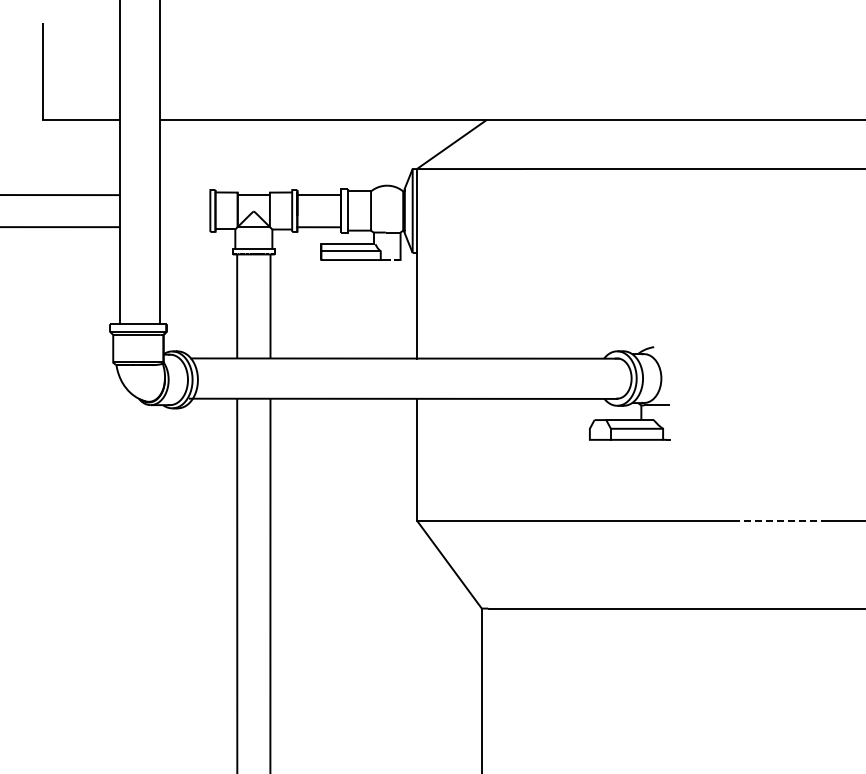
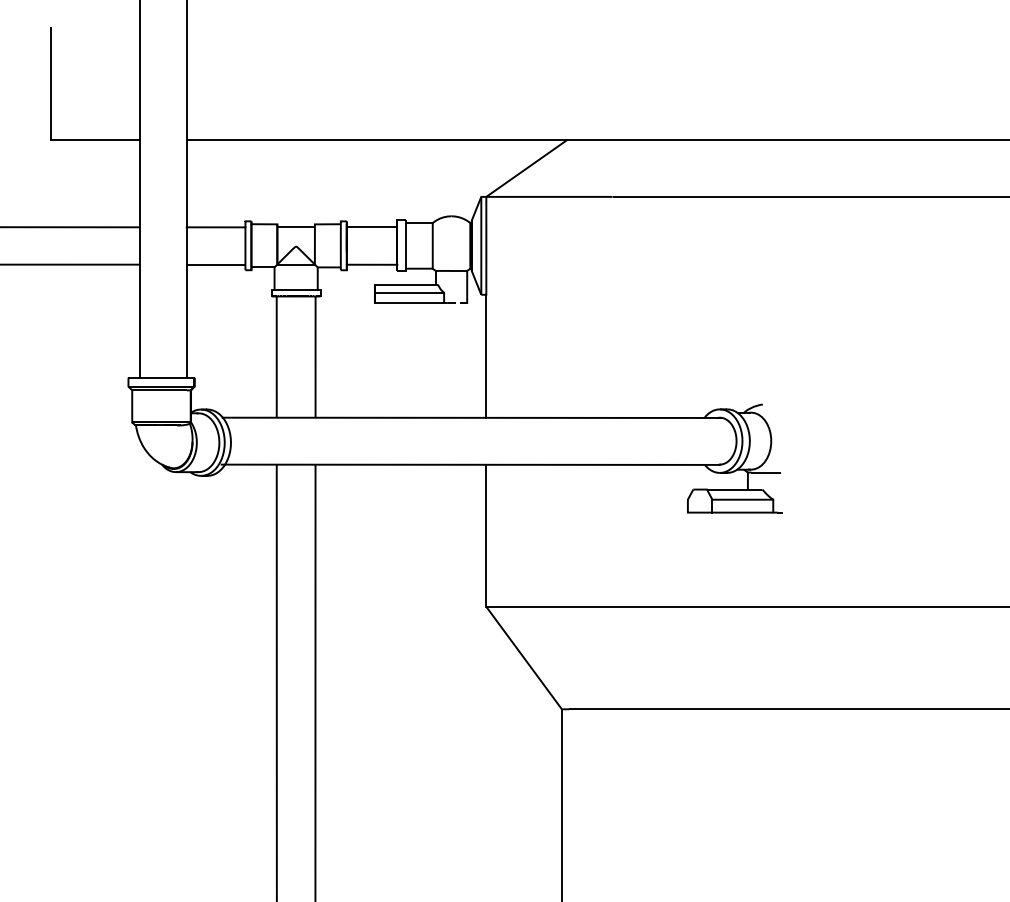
line: (185, 195) -> (216, 227), added
line: (185, 227) -> (216, 265), added
line: (777, 520) -> (906, 606), dashed -> solid

